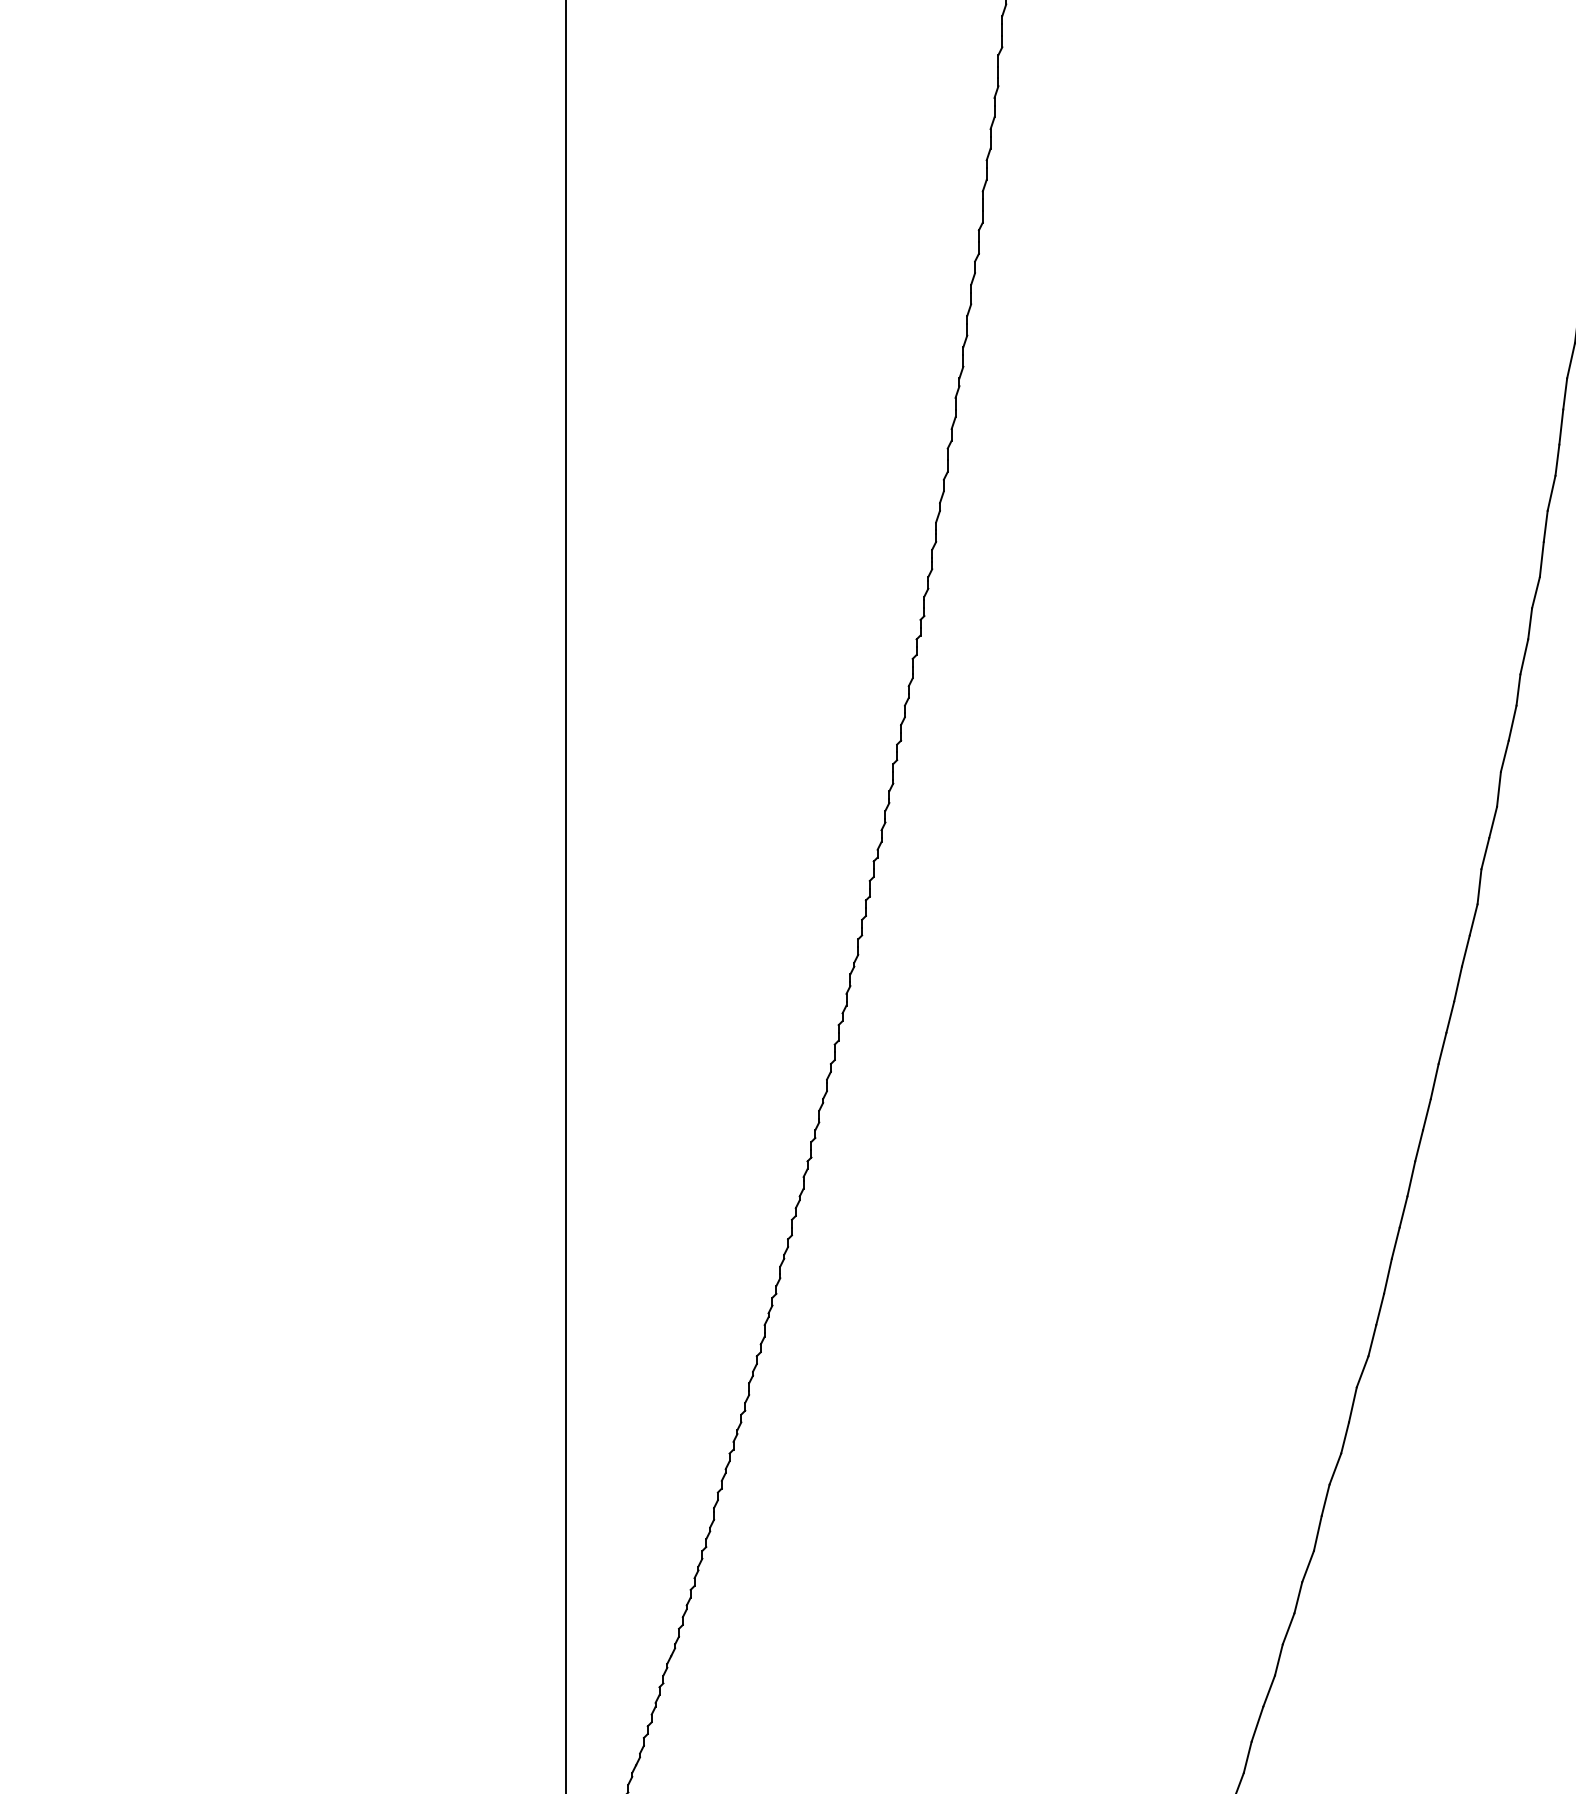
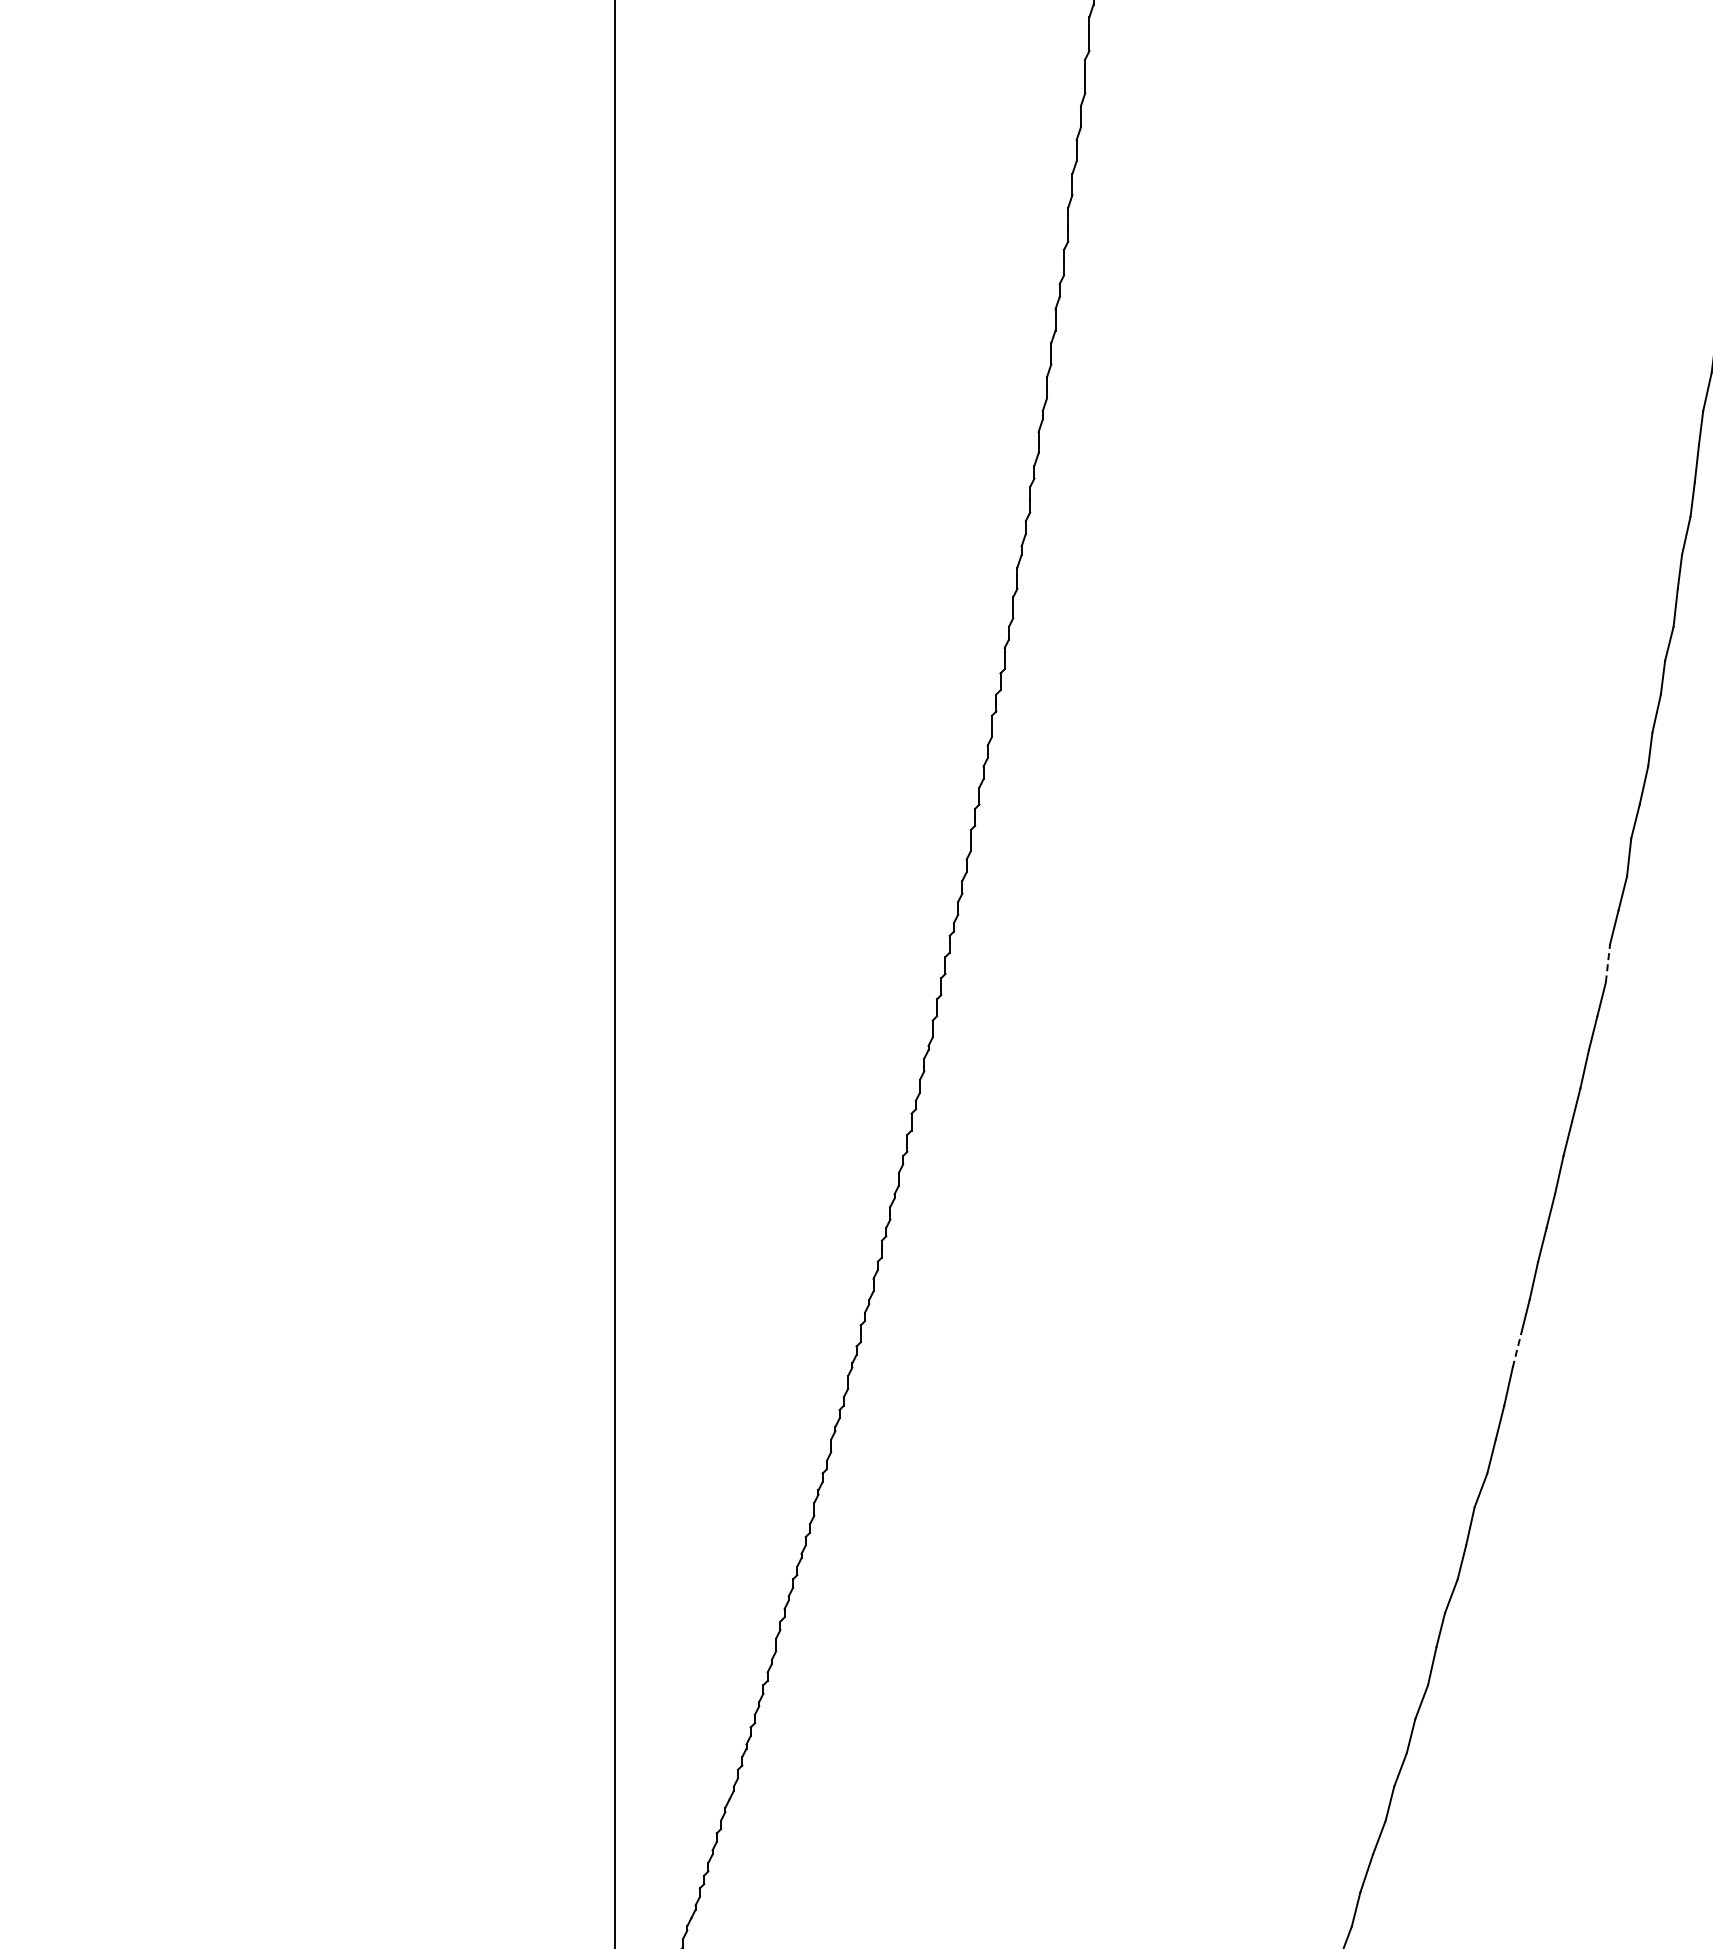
line: (1479, 885) -> (1608, 962), solid -> dashed
line: (1396, 1242) -> (1517, 1350), solid -> dashed

